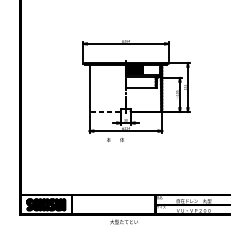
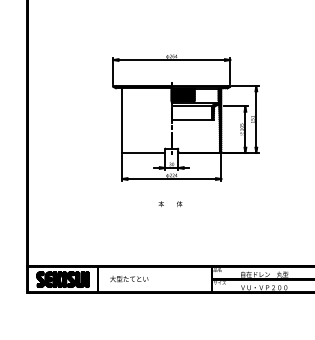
line: (104, 112) -> (142, 153), dashed -> solid
text: (115, 139) -> (170, 203), moved
text: (124, 222) -> (129, 279), moved

